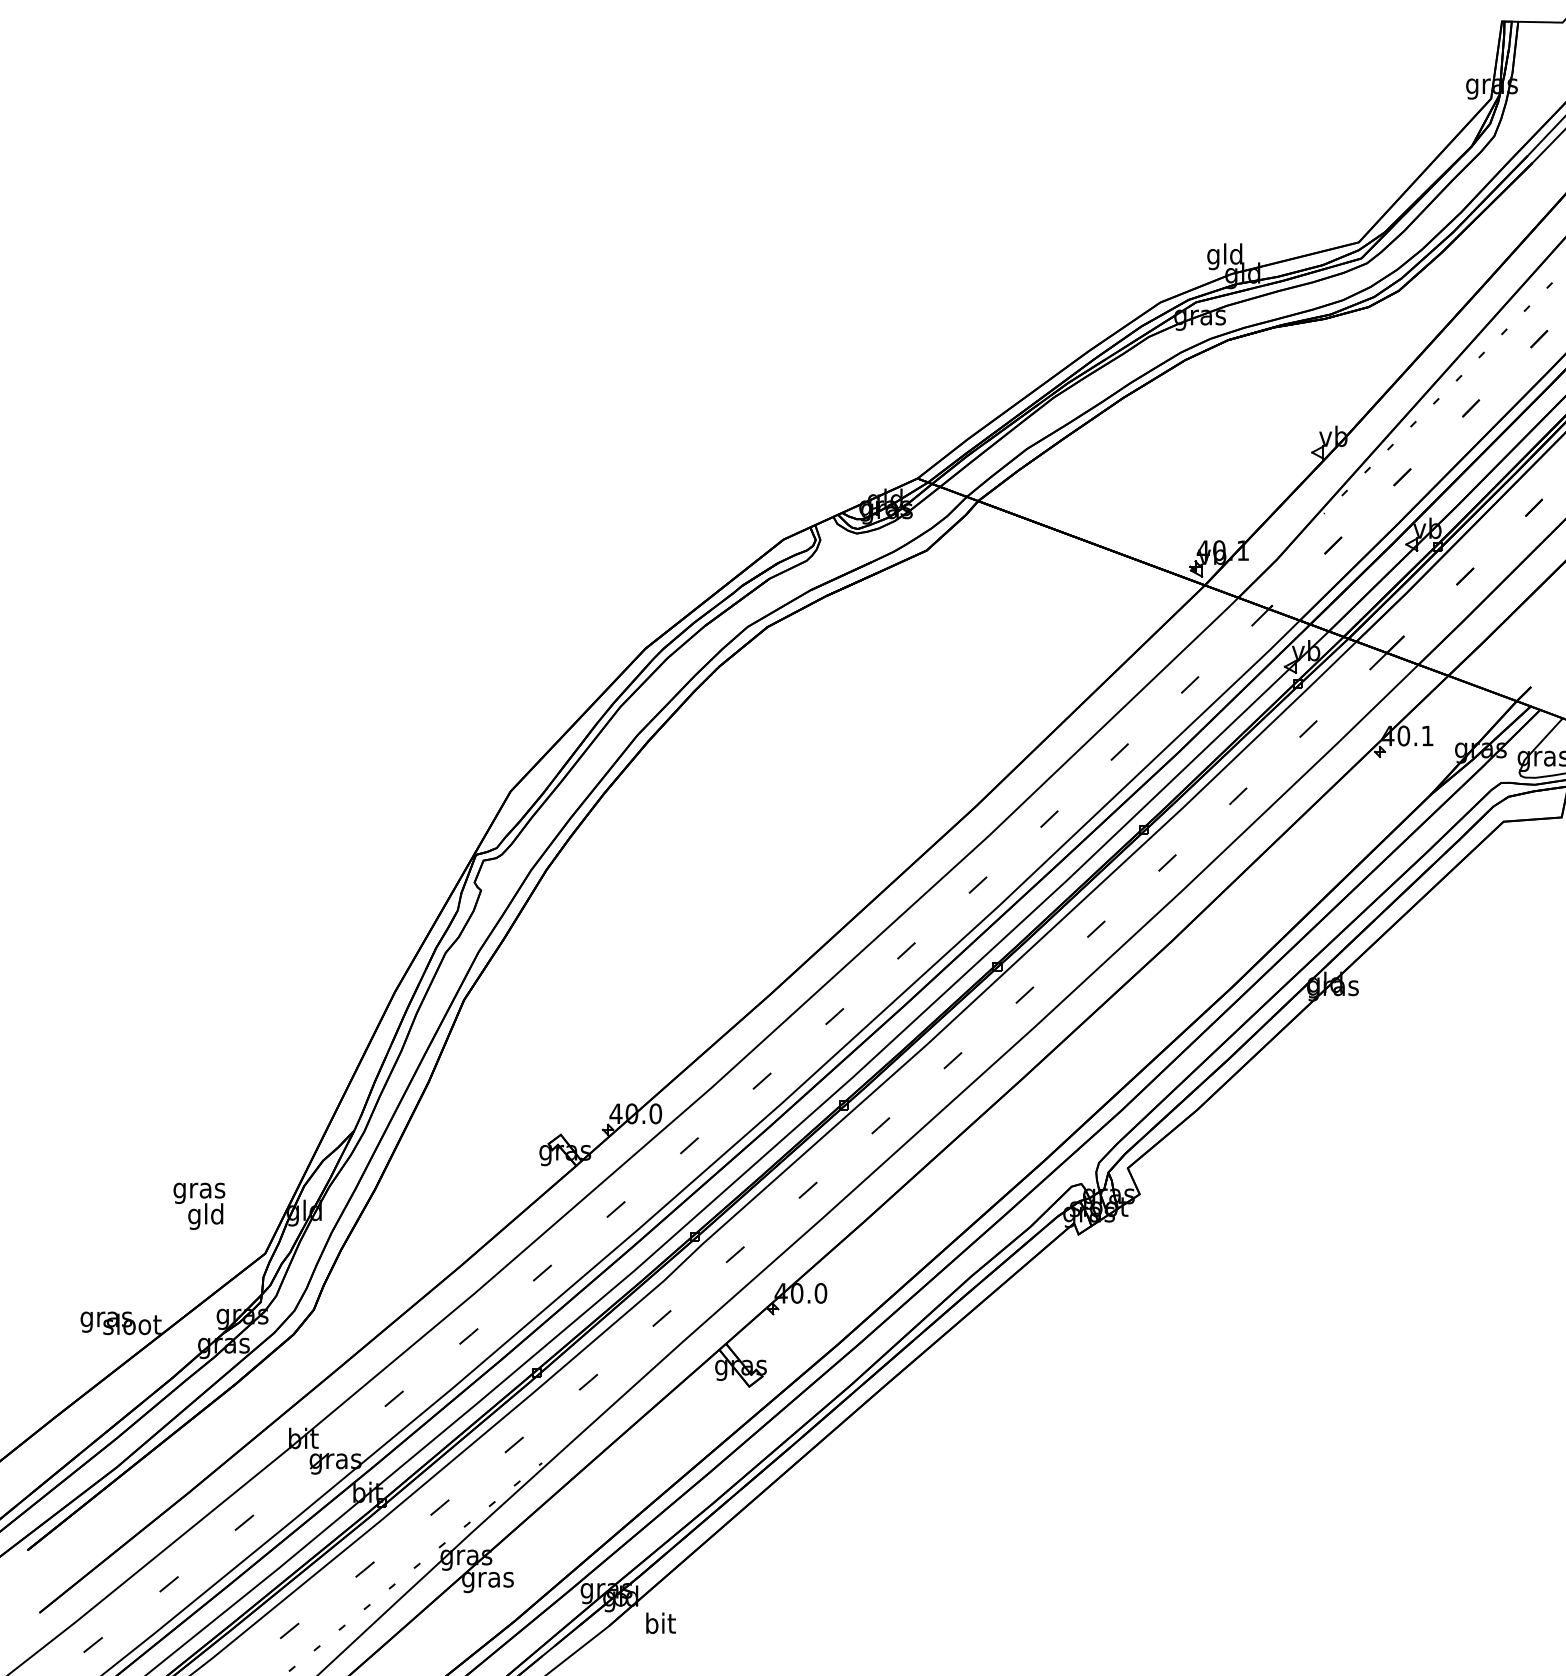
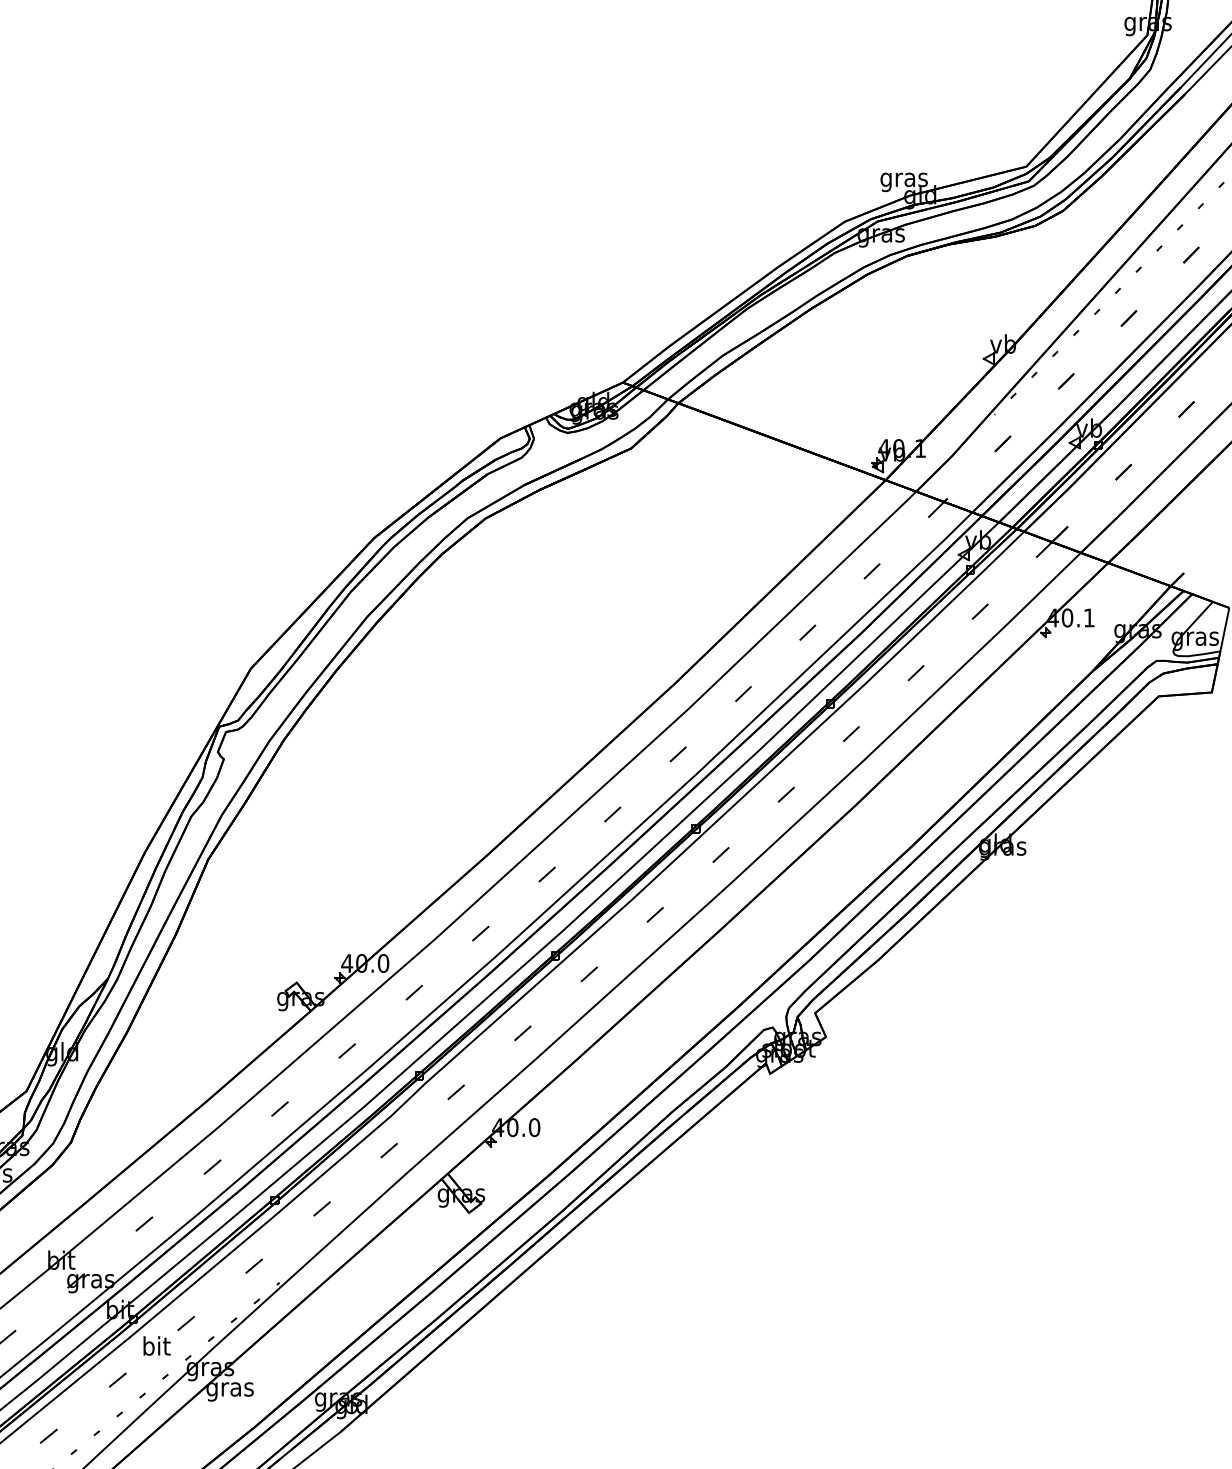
text: (1225, 256) -> (904, 179), gld -> gras
text: (660, 1622) -> (156, 1345), moved

